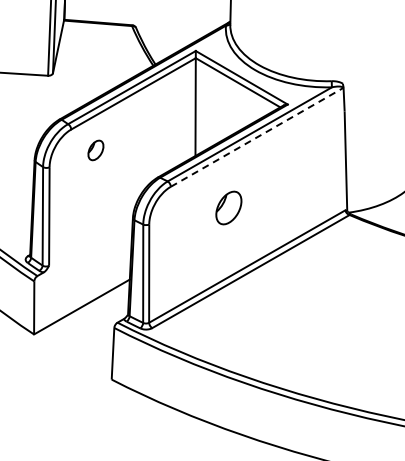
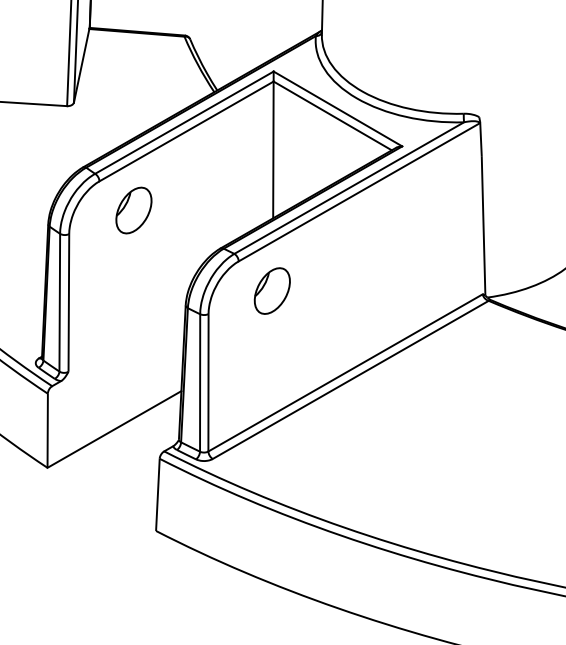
line: (257, 137) -> (359, 192), dashed -> solid
part: (95, 150) -> (133, 210), size x1.67
part: (228, 207) -> (271, 290), moved

